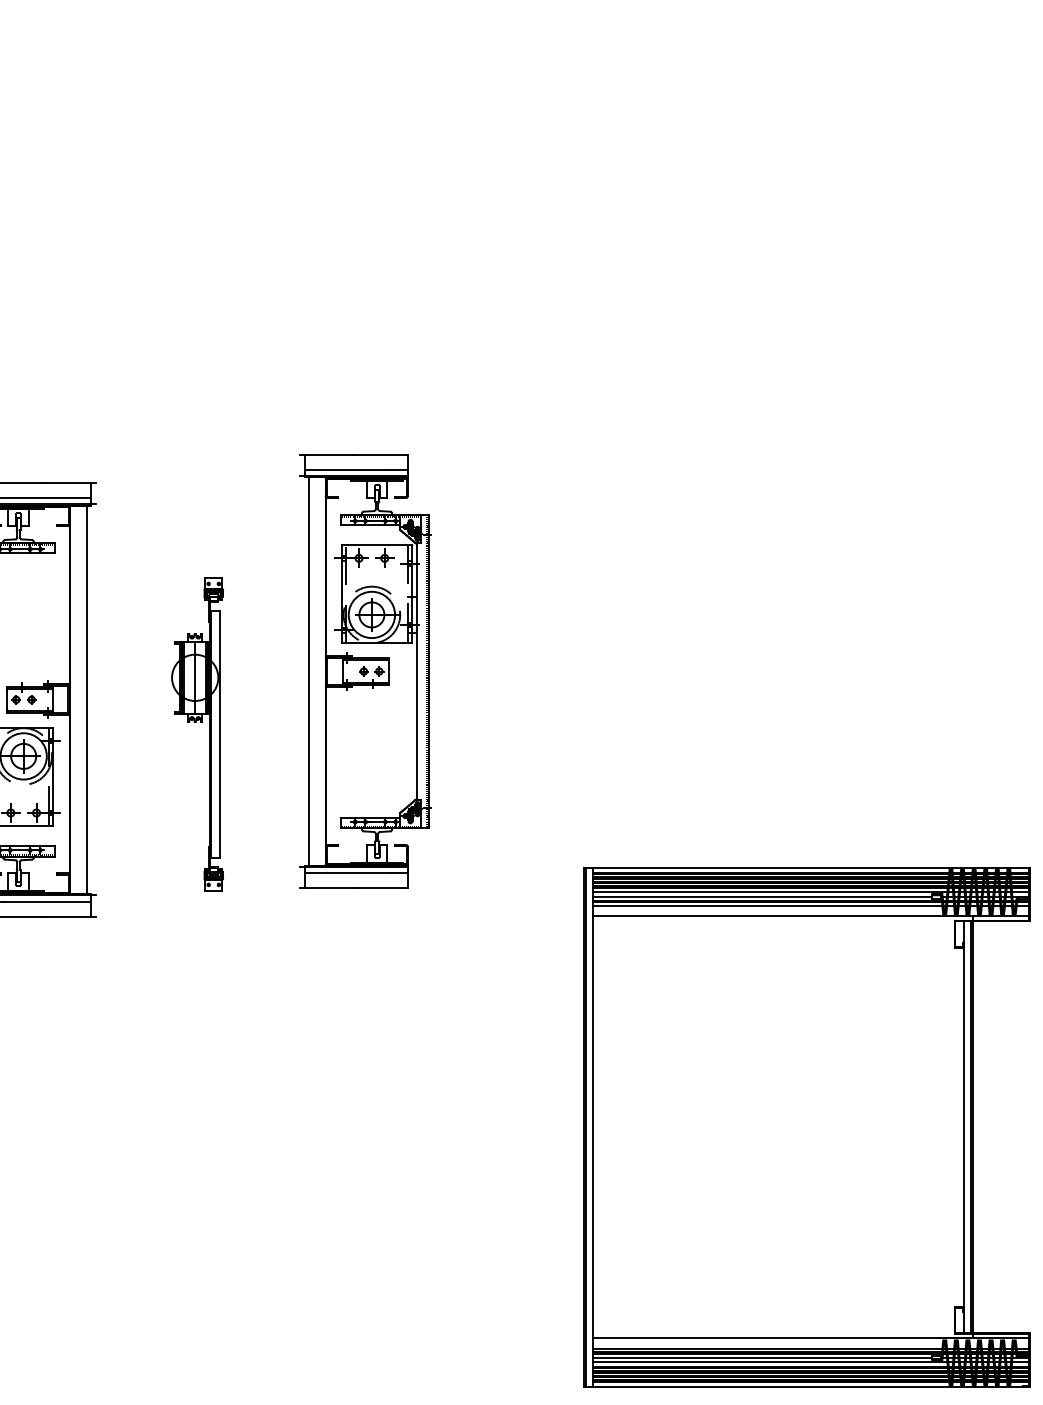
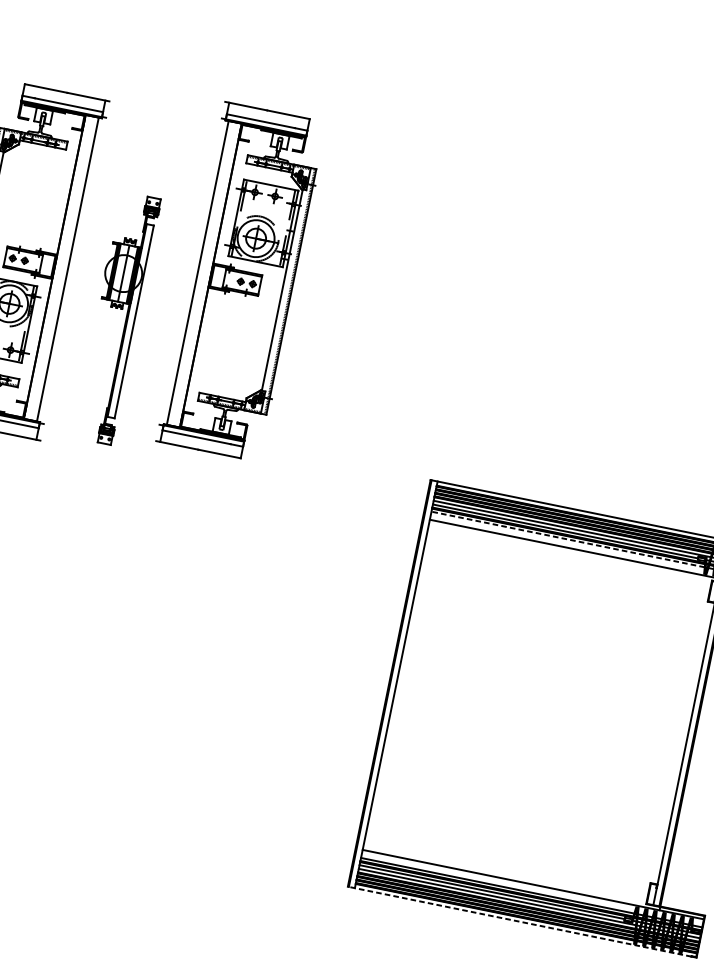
part: (365, 671) -> (242, 281), moved
part: (209, 734) -> (125, 320), moved
line: (767, 906) -> (567, 539), solid -> dashed
line: (803, 1387) -> (519, 921), solid -> dashed

